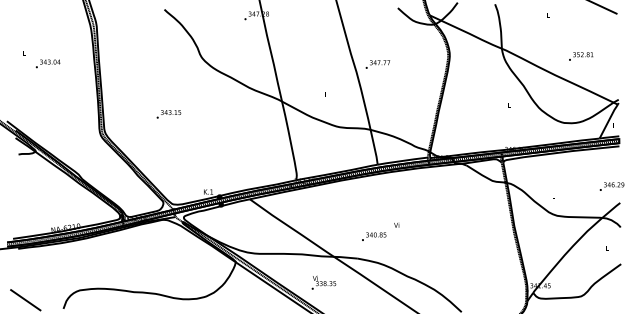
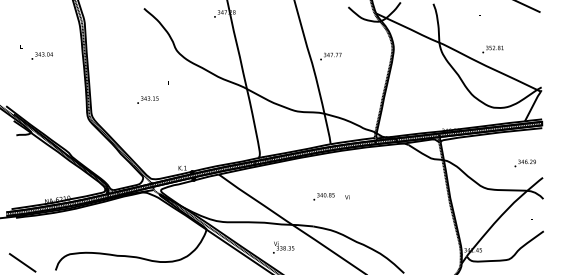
text: (581, 56) -> (493, 49), moved
text: (611, 186) -> (524, 163), moved
text: (374, 236) -> (324, 196), moved

